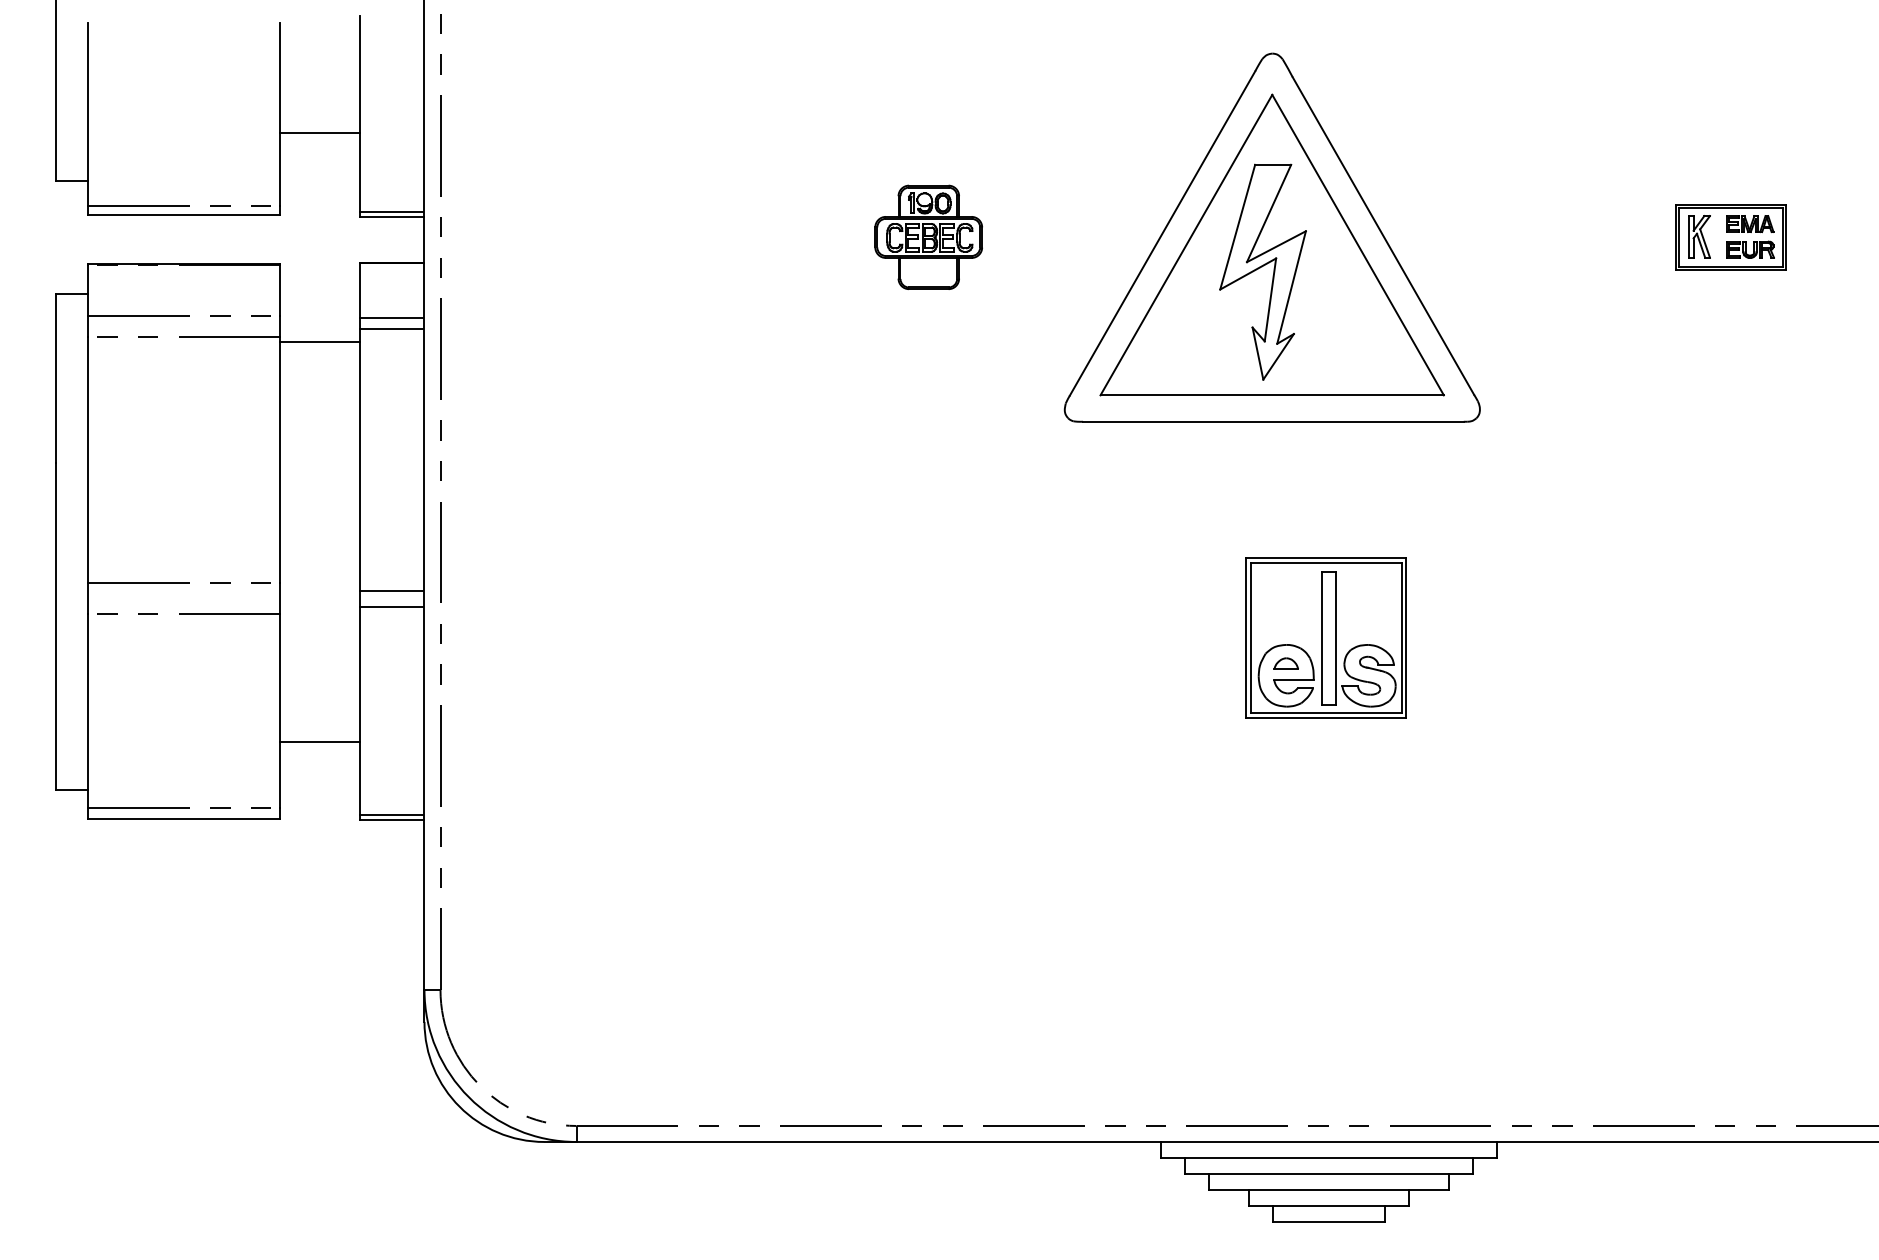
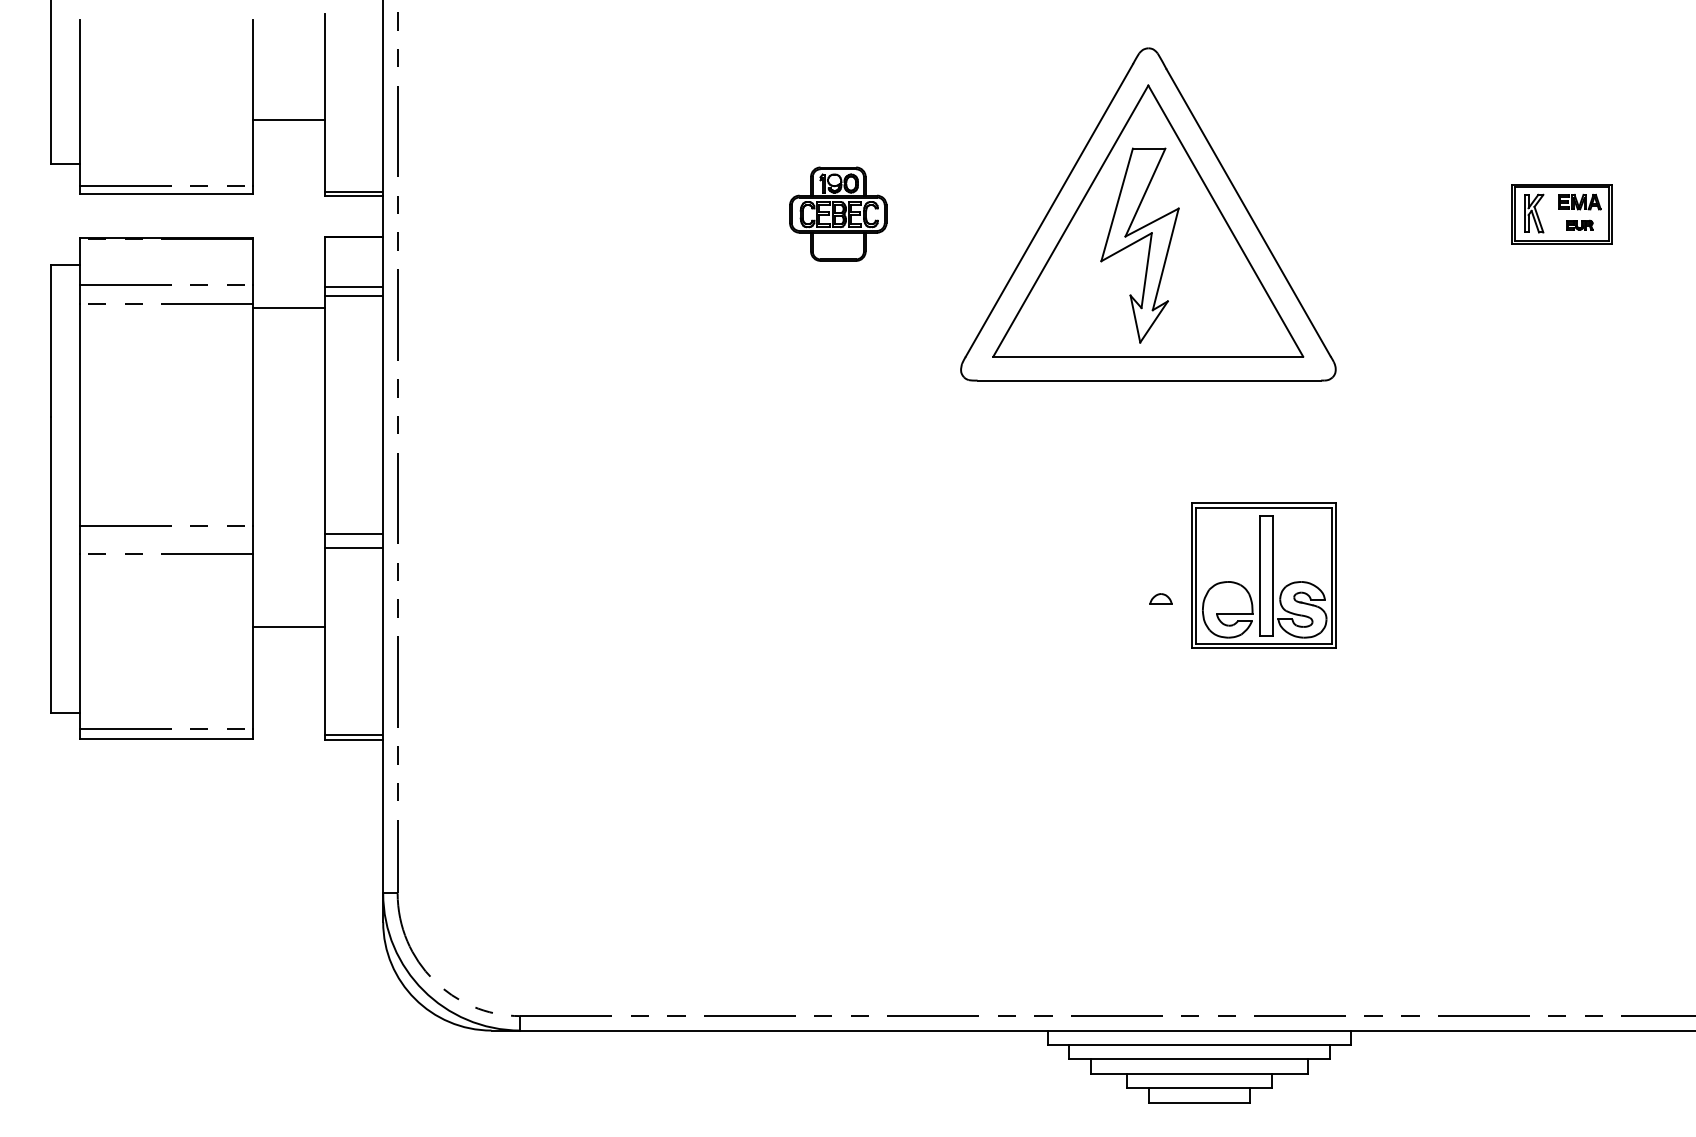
part: (1750, 249) -> (1579, 225), size x0.6
part: (1325, 637) -> (1263, 575), moved
line: (320, 741) -> (289, 626), moved

